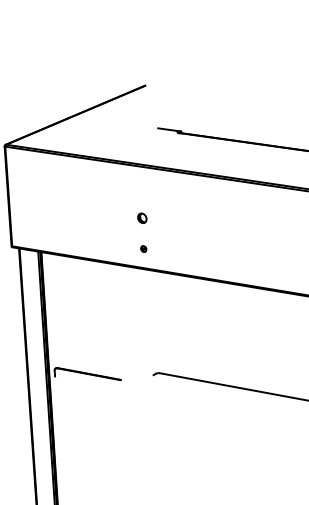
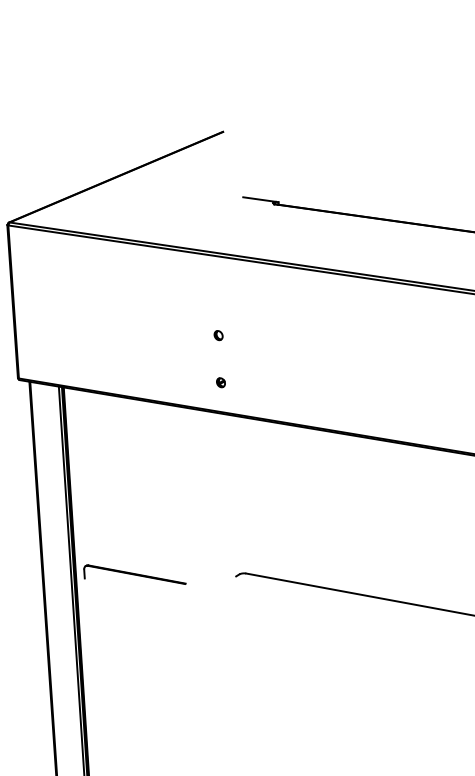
part: (141, 218) -> (217, 335), size x0.62

